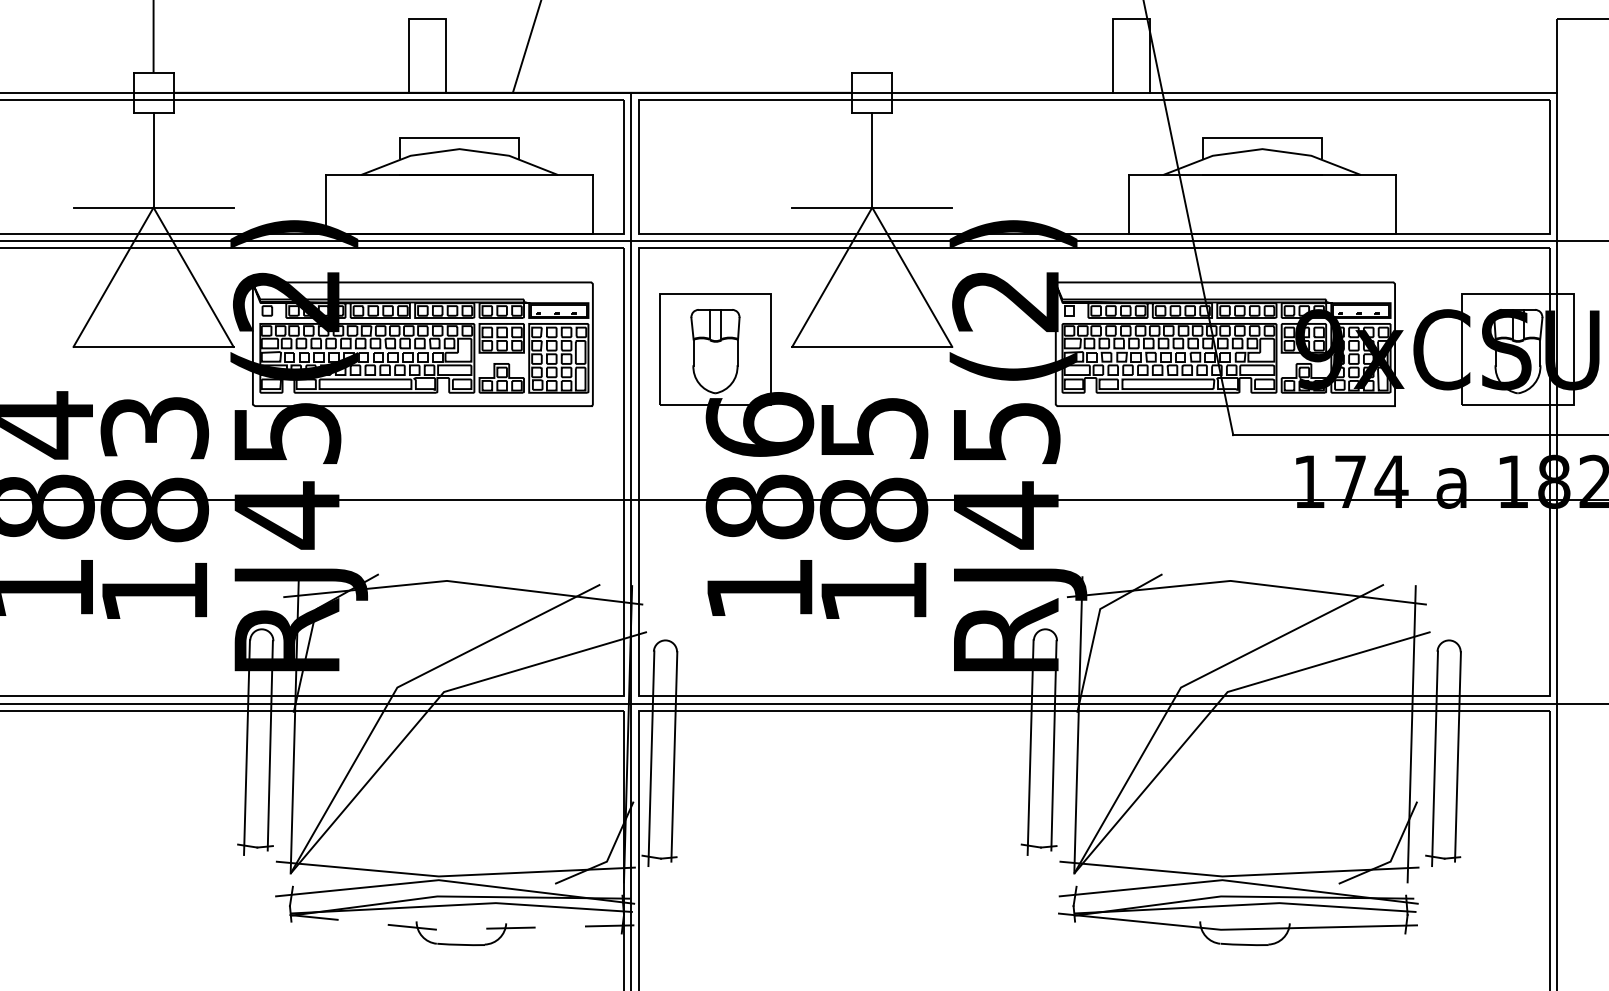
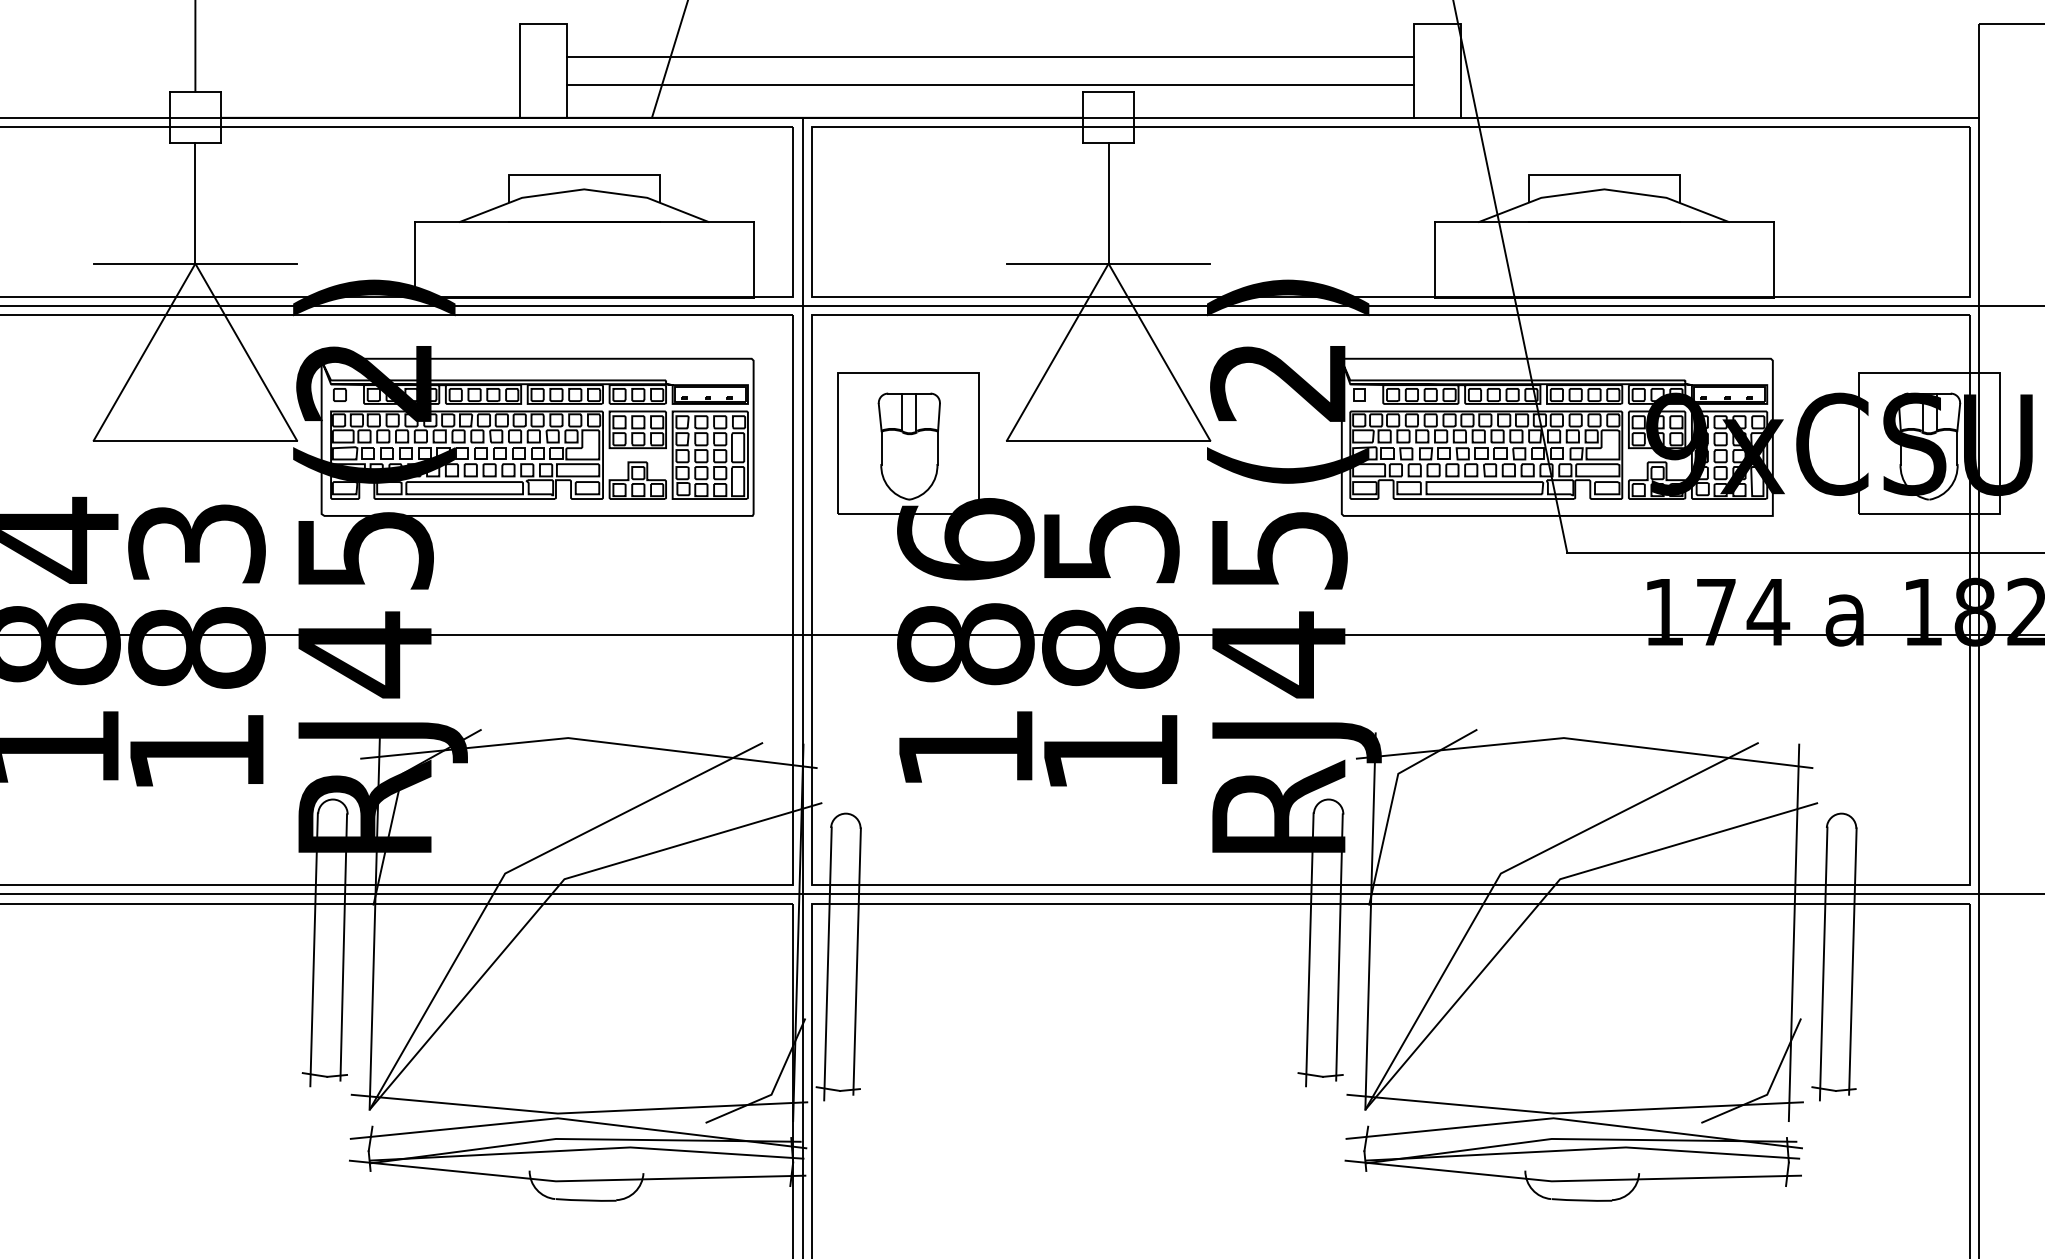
line: (779, 44) -> (990, 56), added
line: (779, 66) -> (990, 84), added
line: (452, 929) -> (575, 1180), dashed -> solid

